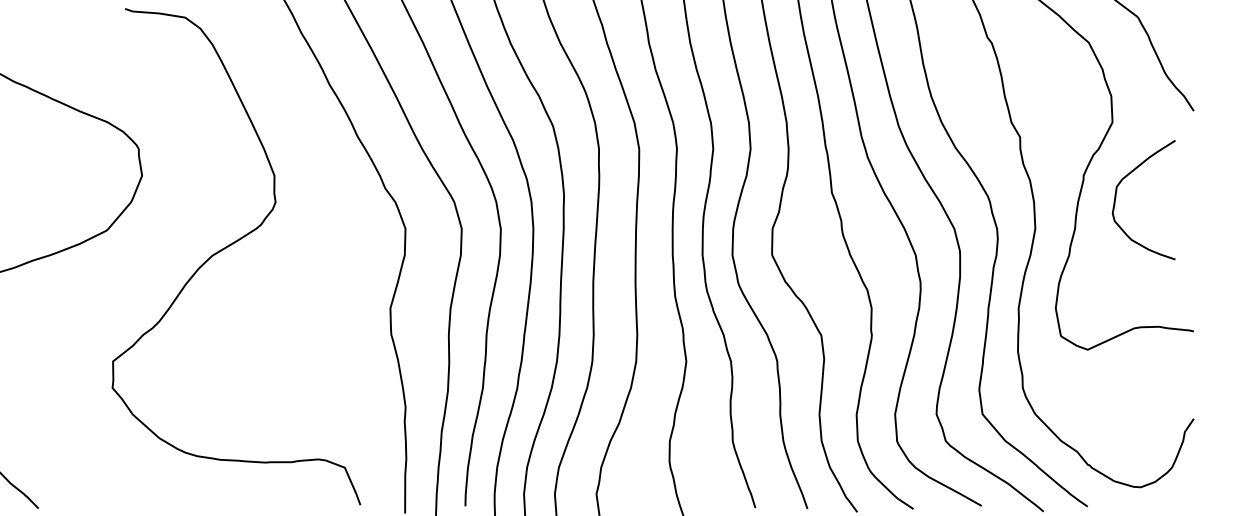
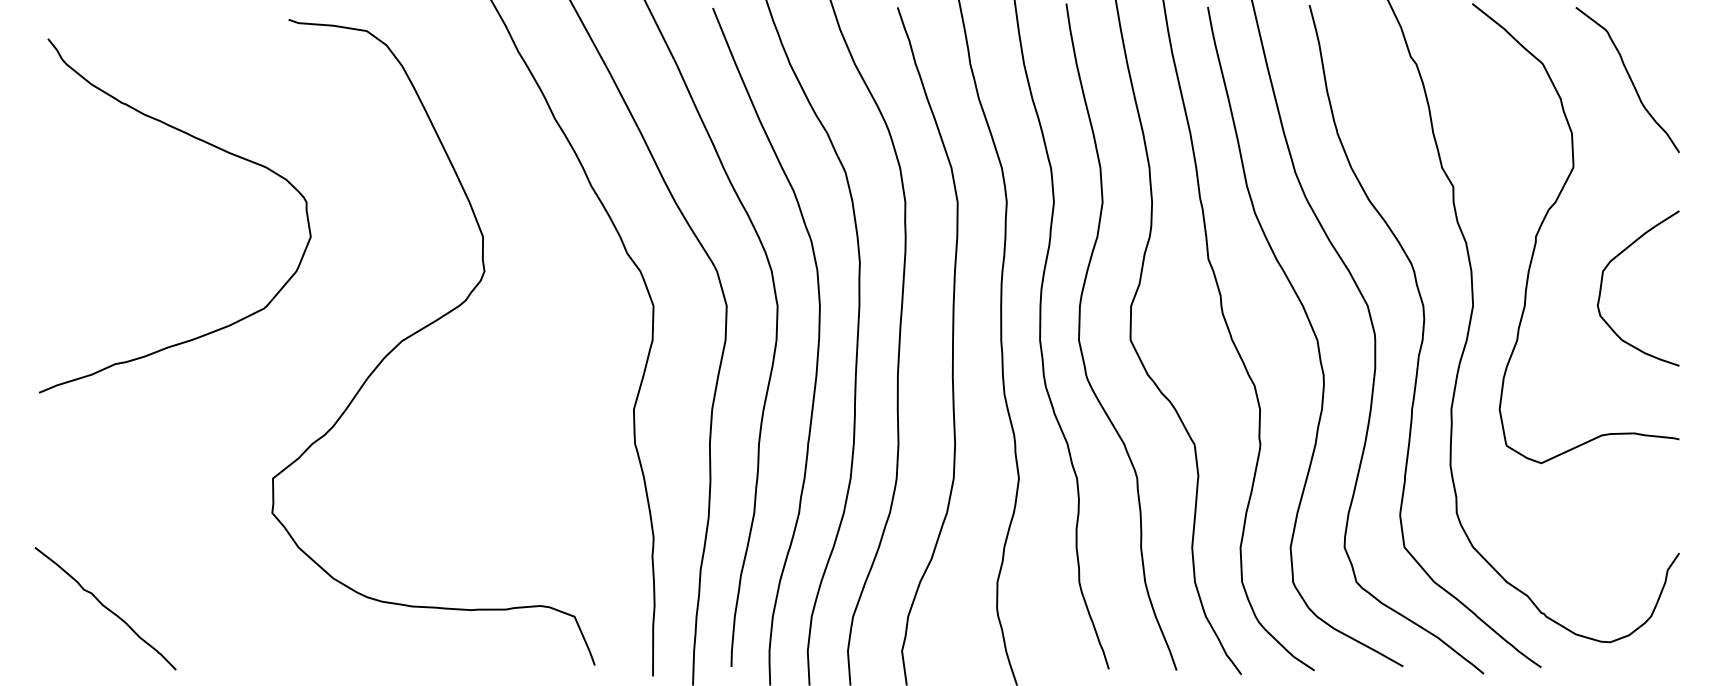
curve: (1116, 196) -> (1602, 284), moved

